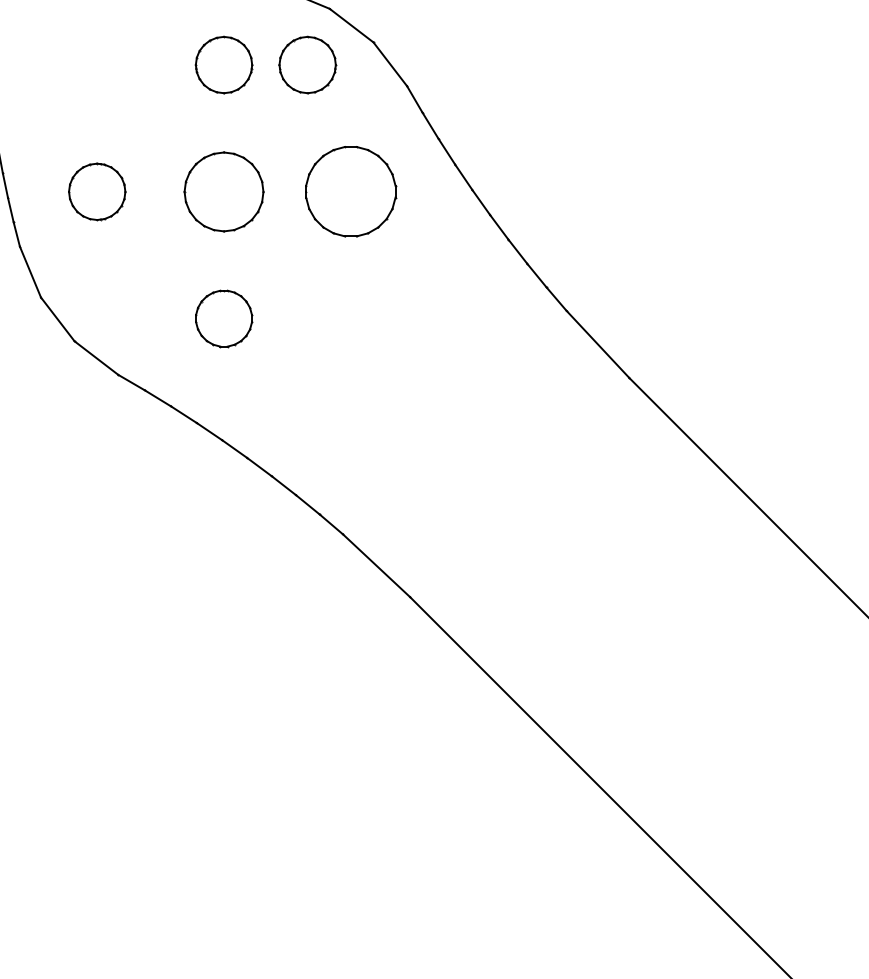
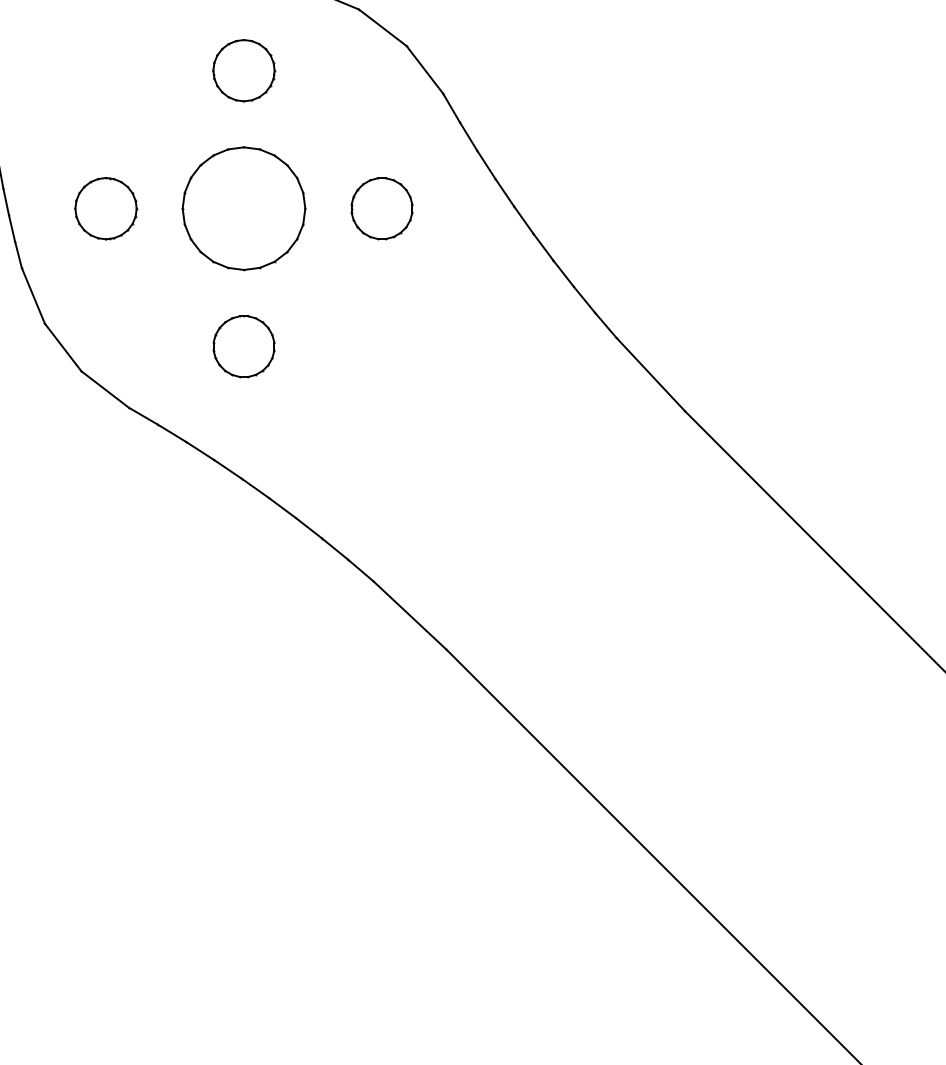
part: (308, 64) -> (335, 70), removed
part: (223, 191) -> (243, 208), size x1.43
part: (350, 191) -> (381, 208), size x0.62

